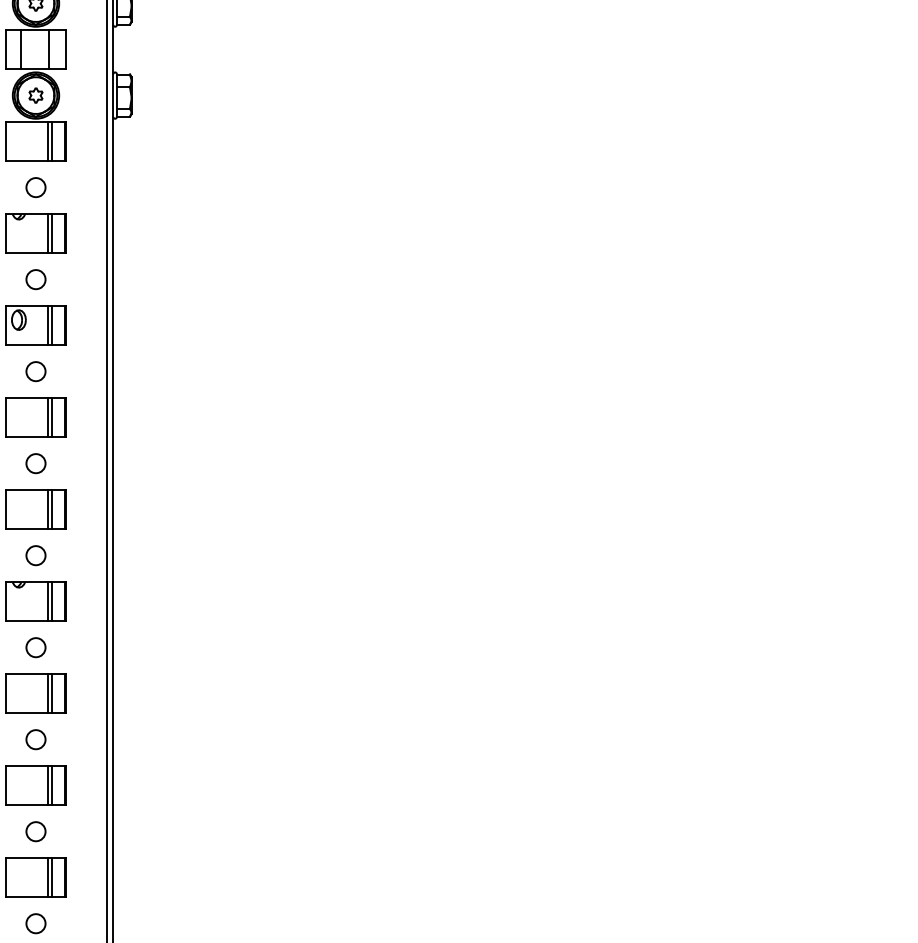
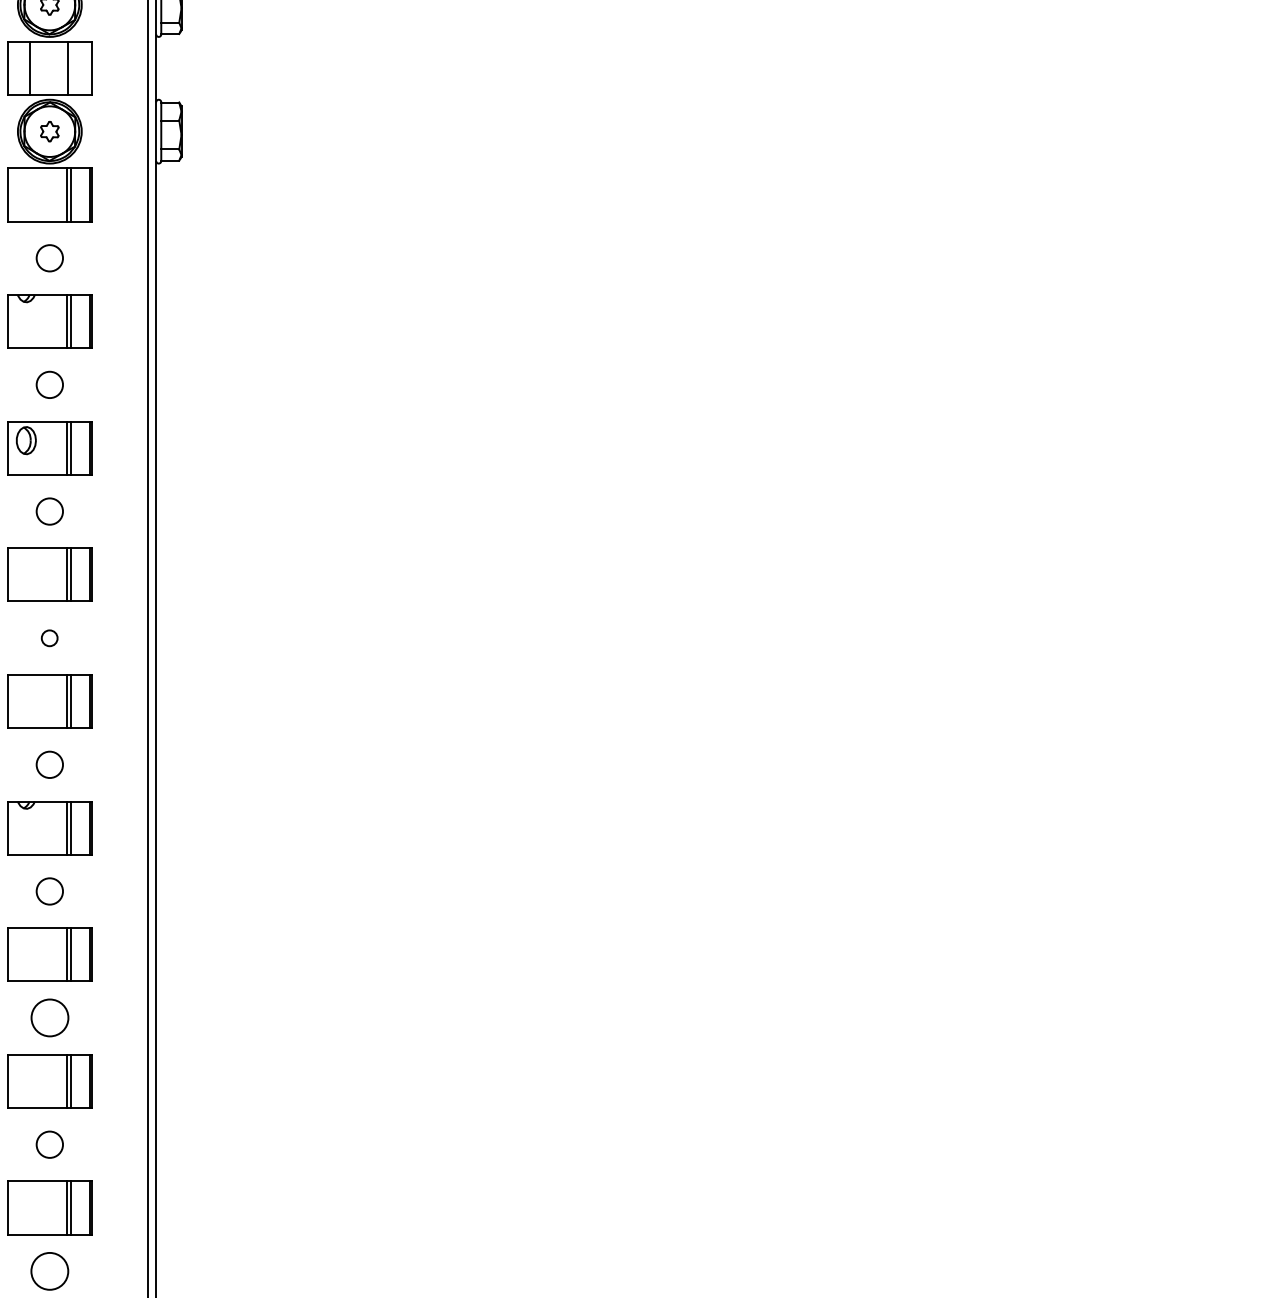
circle: (35, 463) -> (49, 638), size x0.6
circle: (35, 739) -> (49, 1018), size x1.4
circle: (35, 923) -> (49, 1271), size x1.4

